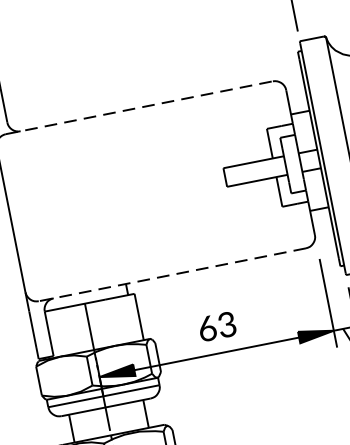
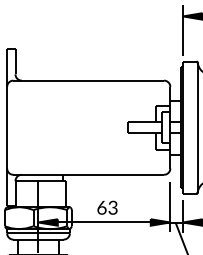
line: (140, 107) -> (89, 80), dashed -> solid
line: (171, 274) -> (88, 174), dashed -> solid

